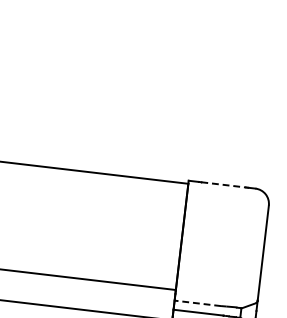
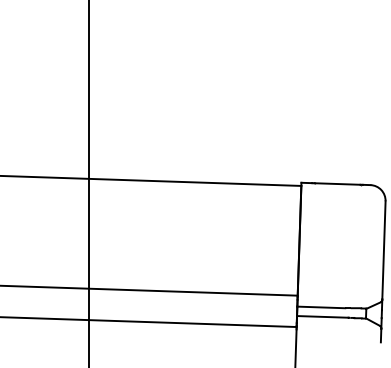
line: (224, 185) -> (338, 184), dashed -> solid
line: (198, 303) -> (321, 307), dashed -> solid

